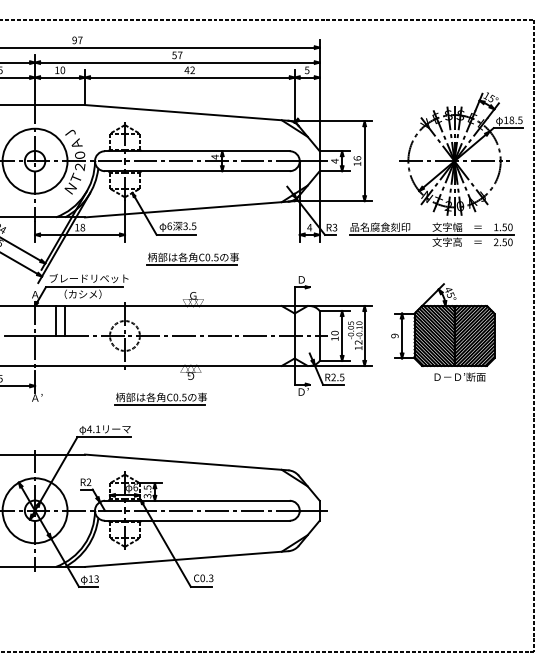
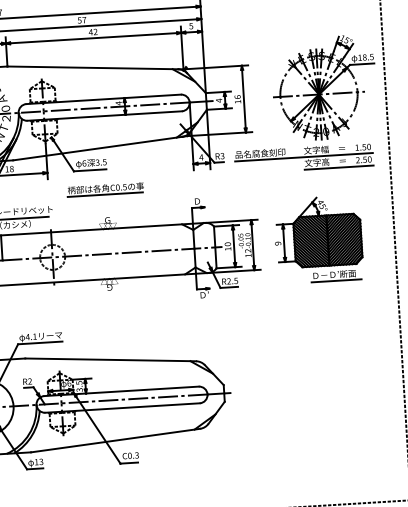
line: (473, 249) -> (339, 167), added
line: (461, 384) -> (336, 280), added
part: (160, 398) -> (85, 307), removed

